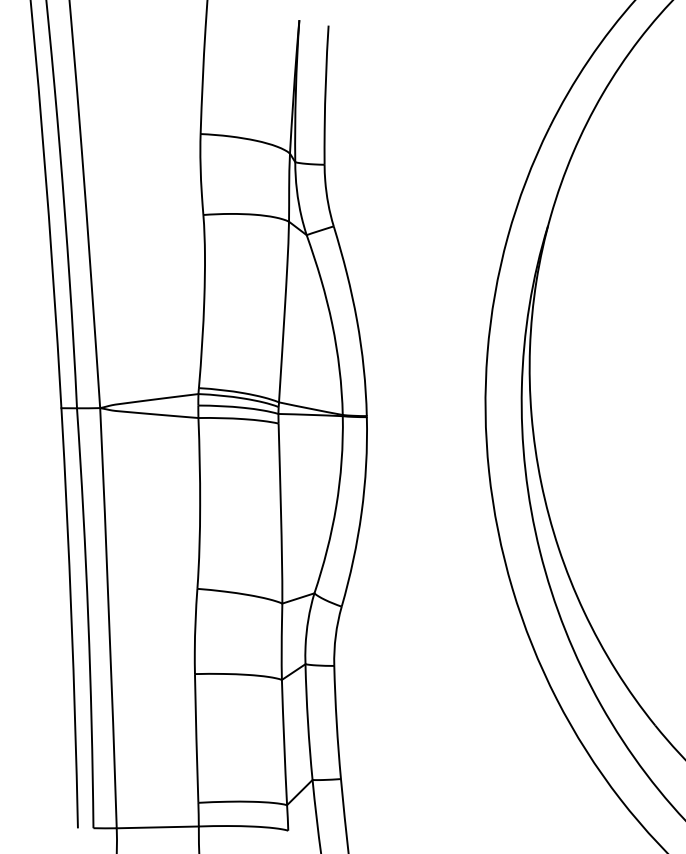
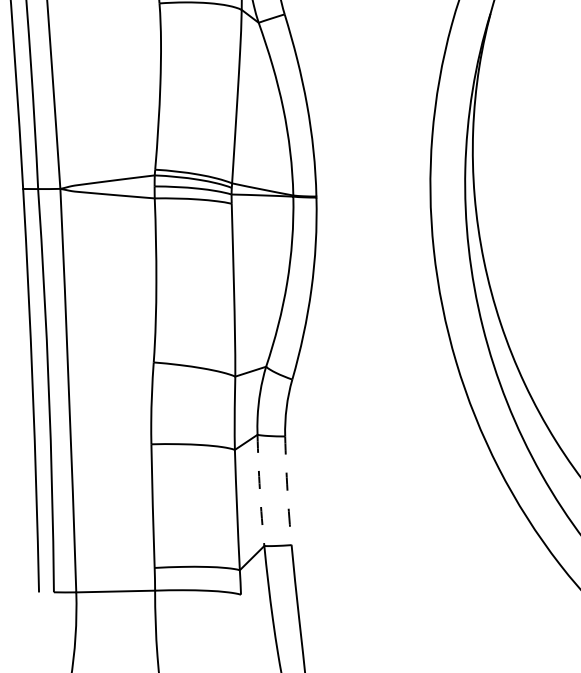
arc: (307, 722) -> (259, 490), solid -> dashed
arc: (336, 722) -> (287, 490), solid -> dashed

